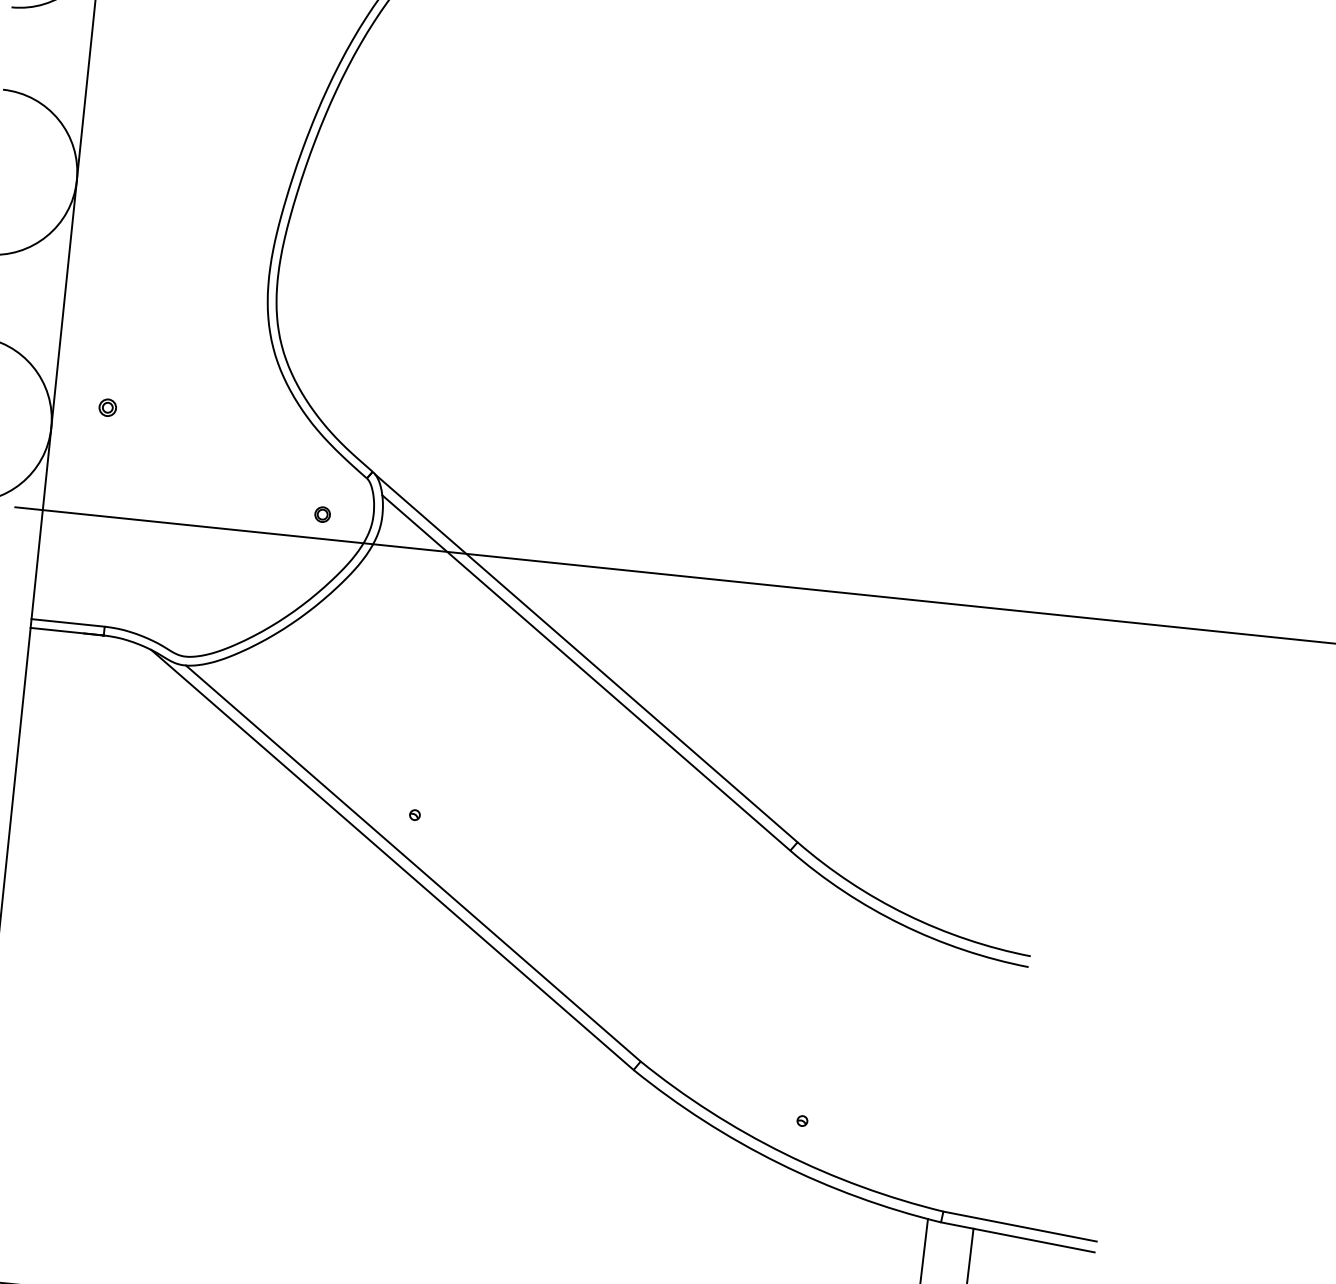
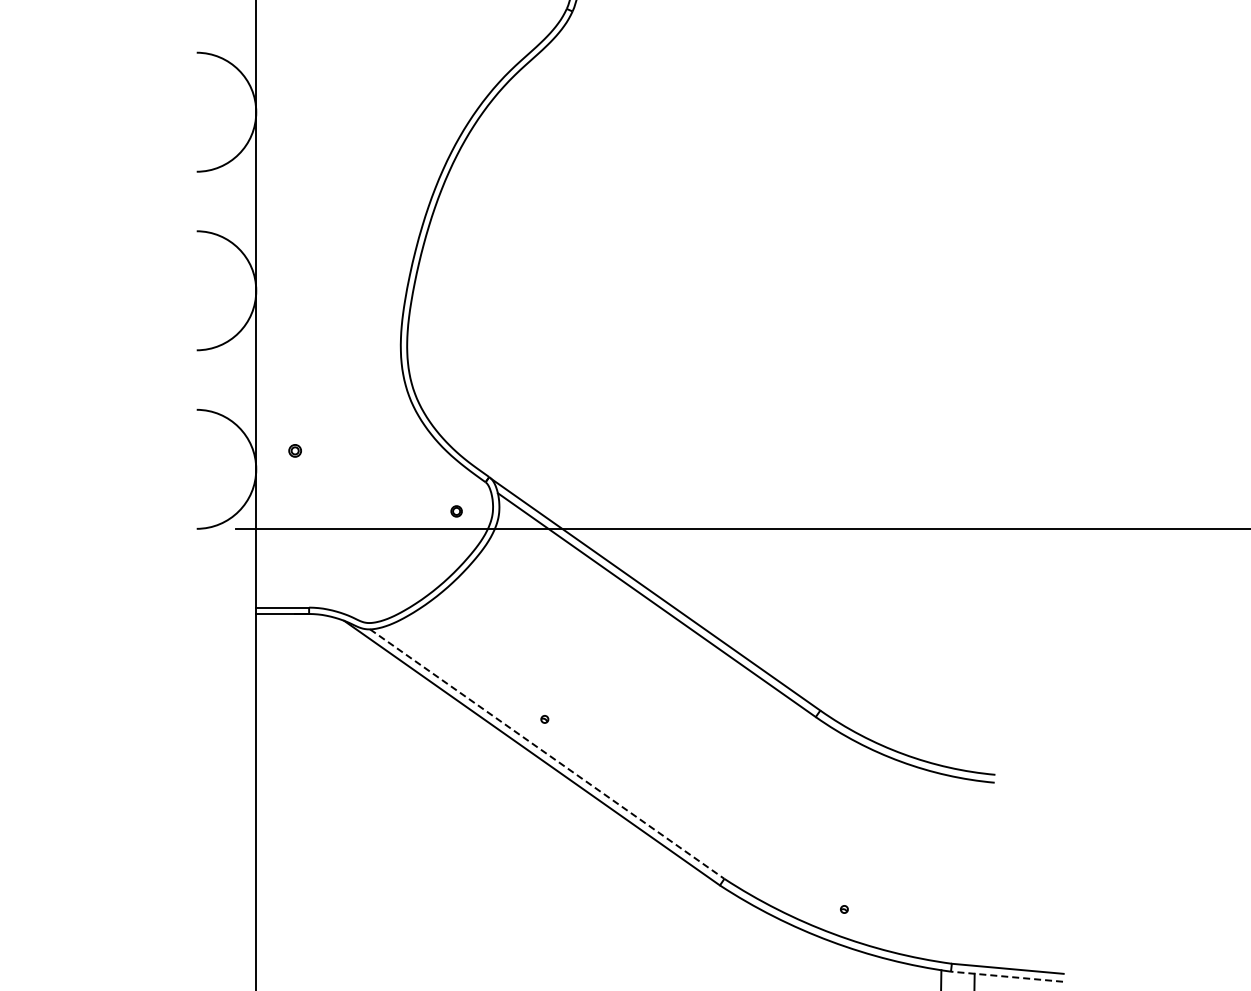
line: (413, 864) -> (547, 754), solid -> dashed
line: (1017, 1237) -> (1006, 976), solid -> dashed

